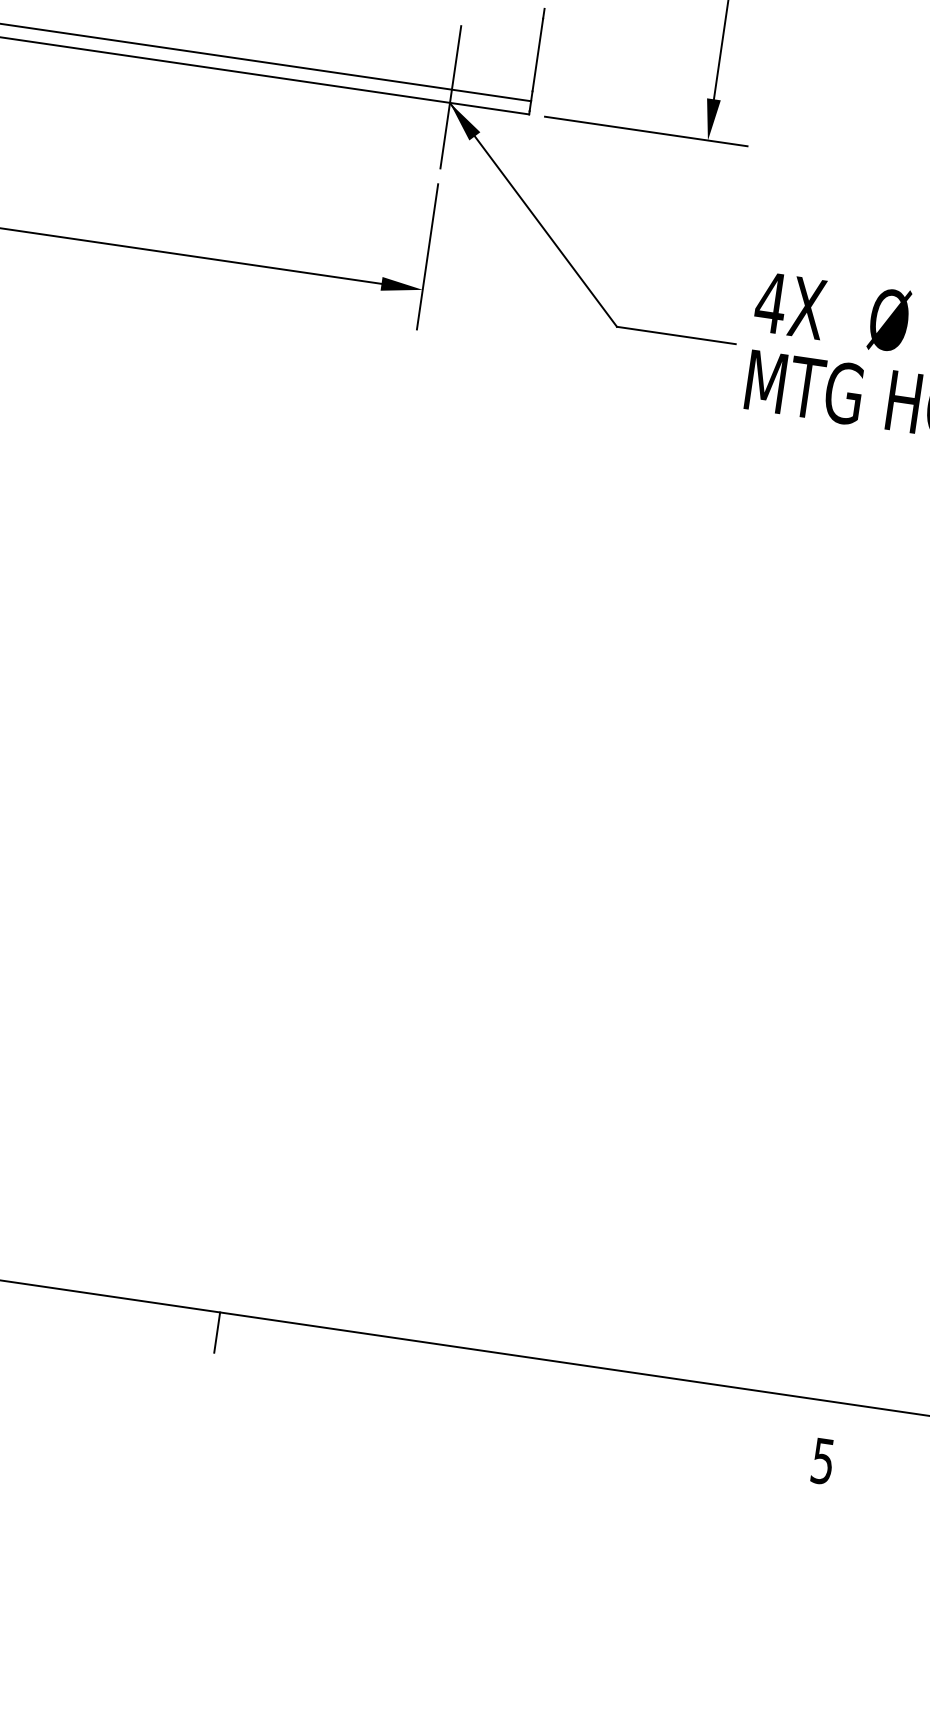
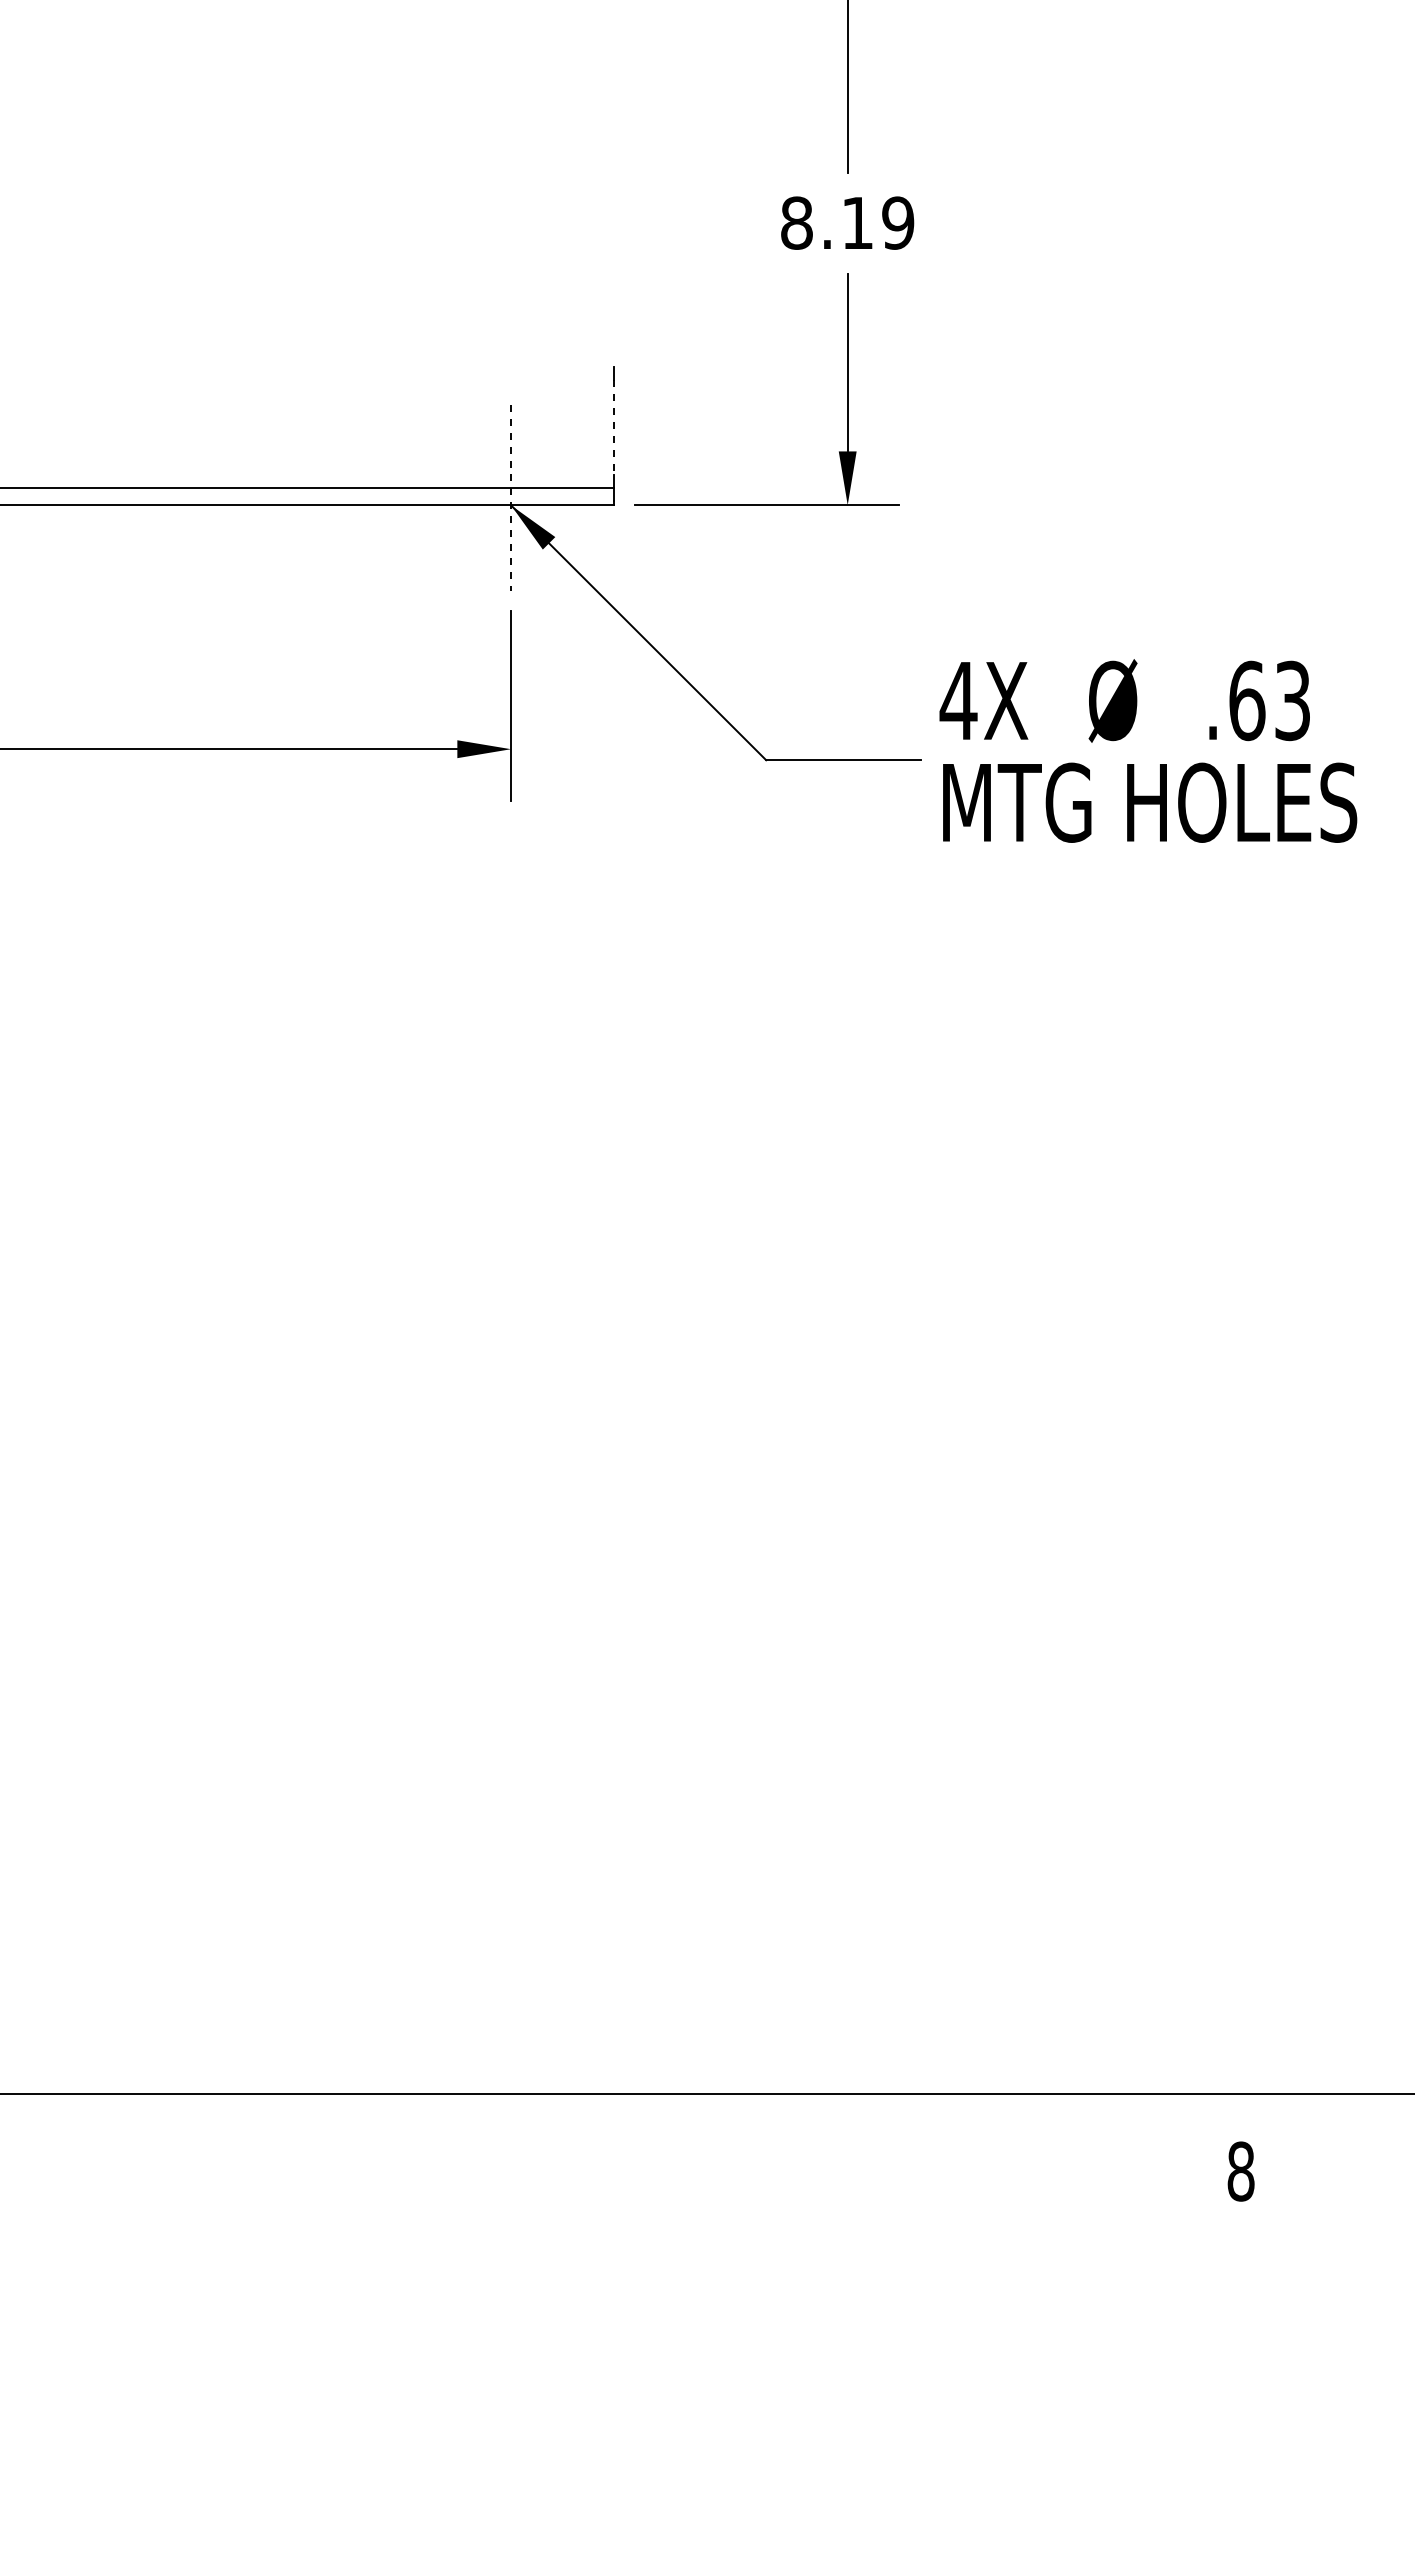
line: (537, 55) -> (614, 428), solid -> dashed
line: (451, 97) -> (511, 497), solid -> dashed
line: (217, 1332) -> (442, 2119), removed
text: (822, 1461) -> (1240, 2171), 5 -> 8

